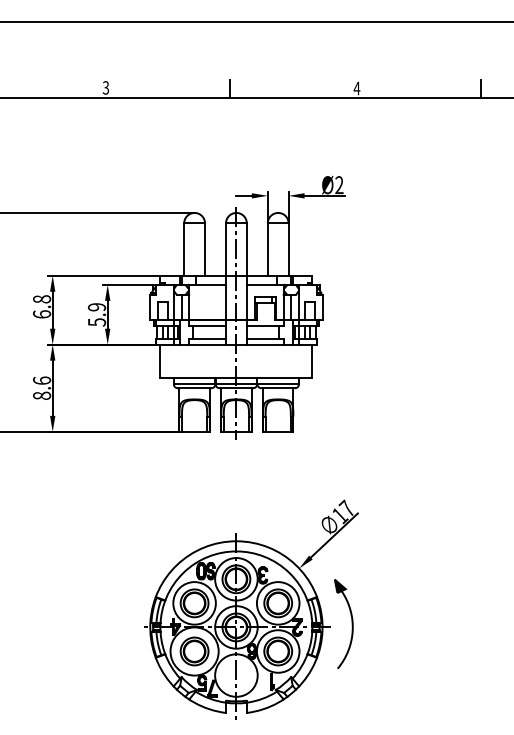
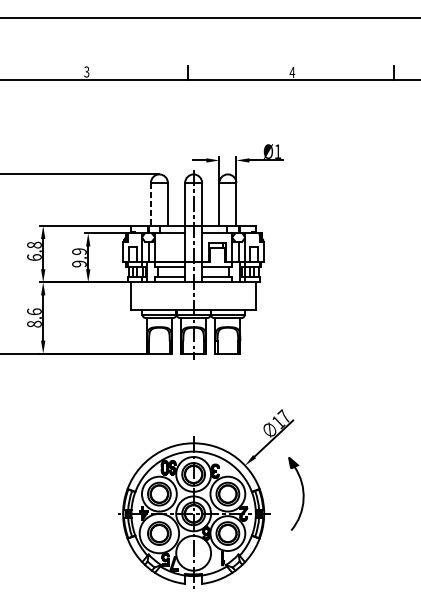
text: (339, 184) -> (278, 151), Ø2 -> Ø1
line: (184, 250) -> (151, 205), solid -> dashed
text: (96, 322) -> (79, 264), 5.9 -> 9.9
part: (351, 624) -> (302, 494), moved

